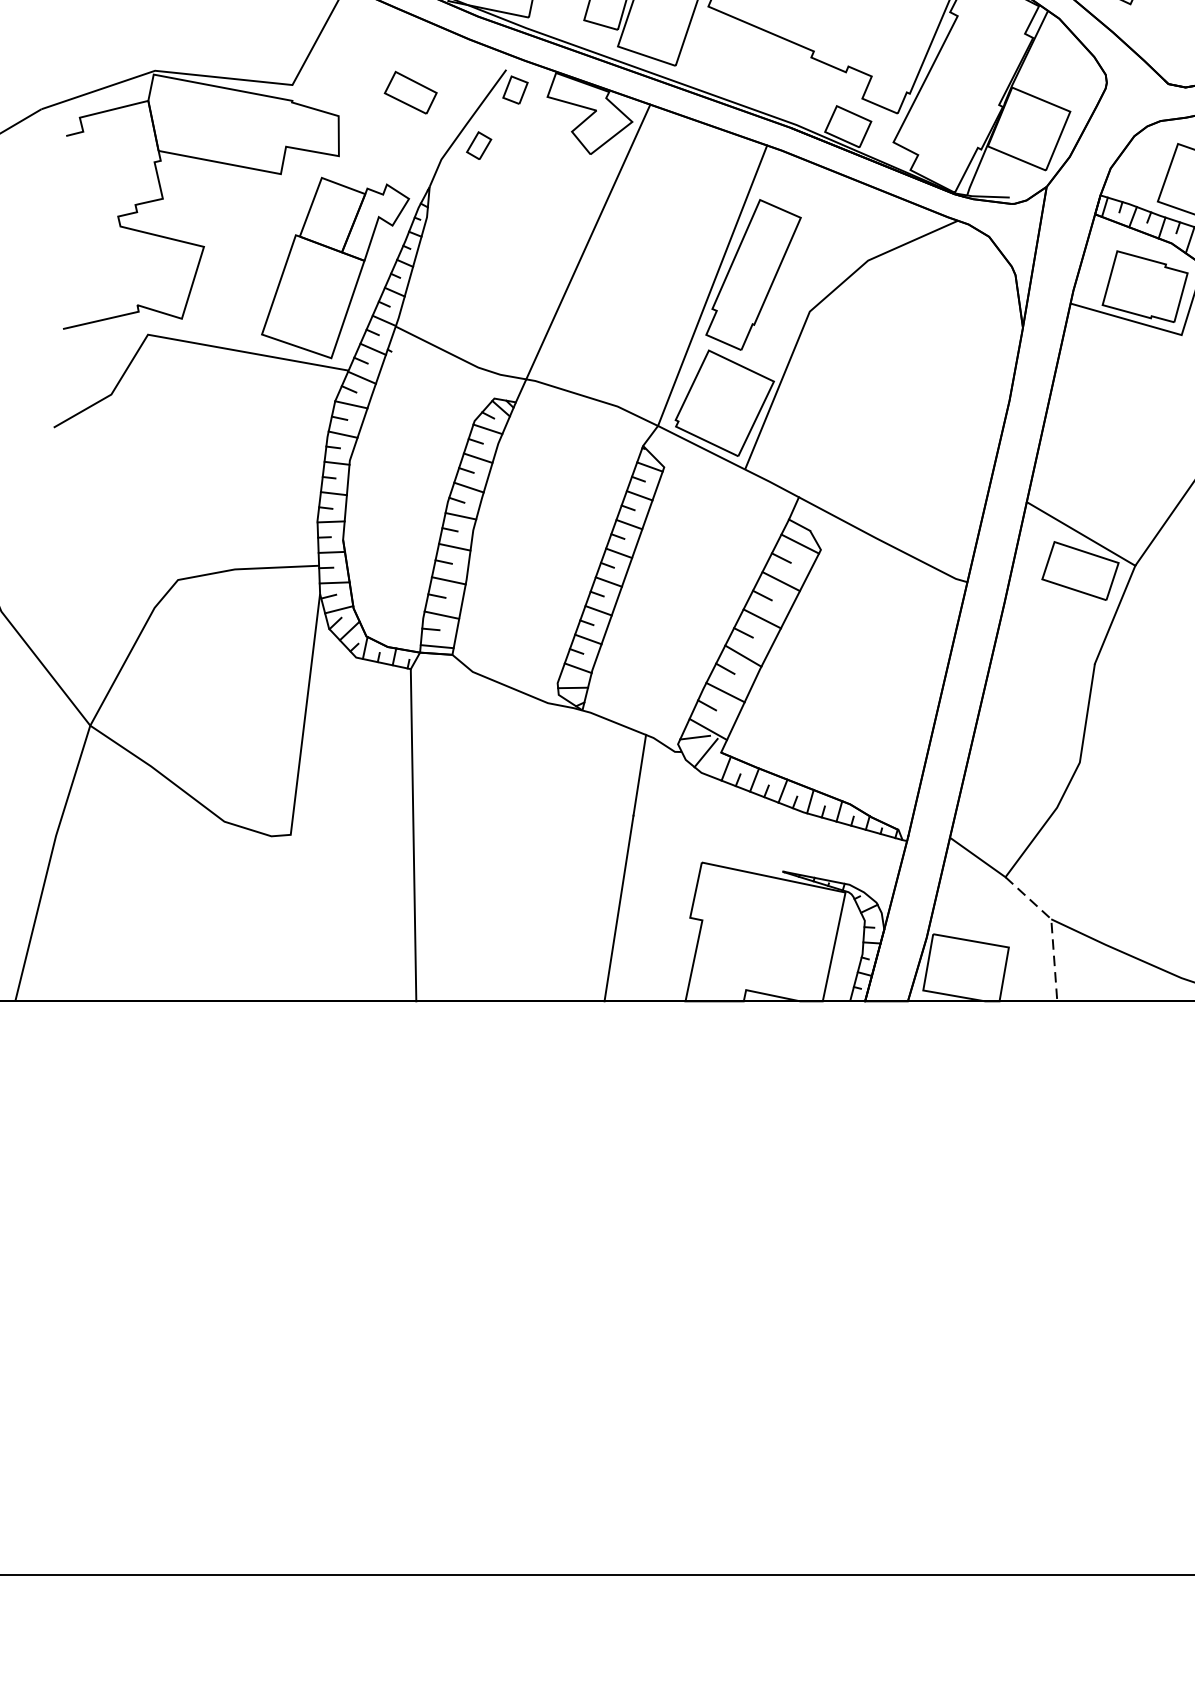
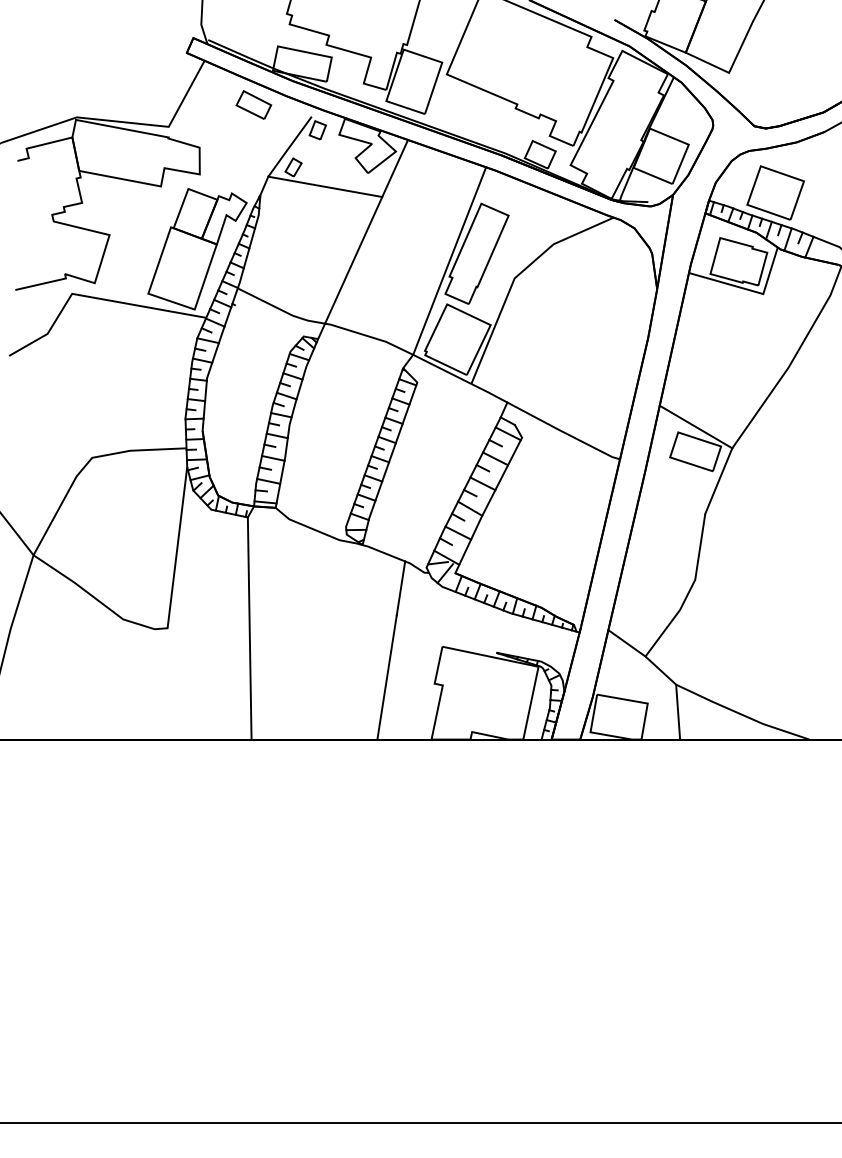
part: (410, 91) -> (253, 104), moved
line: (526, 174) -> (325, 186), added
line: (1051, 929) -> (676, 691), dashed -> solid

